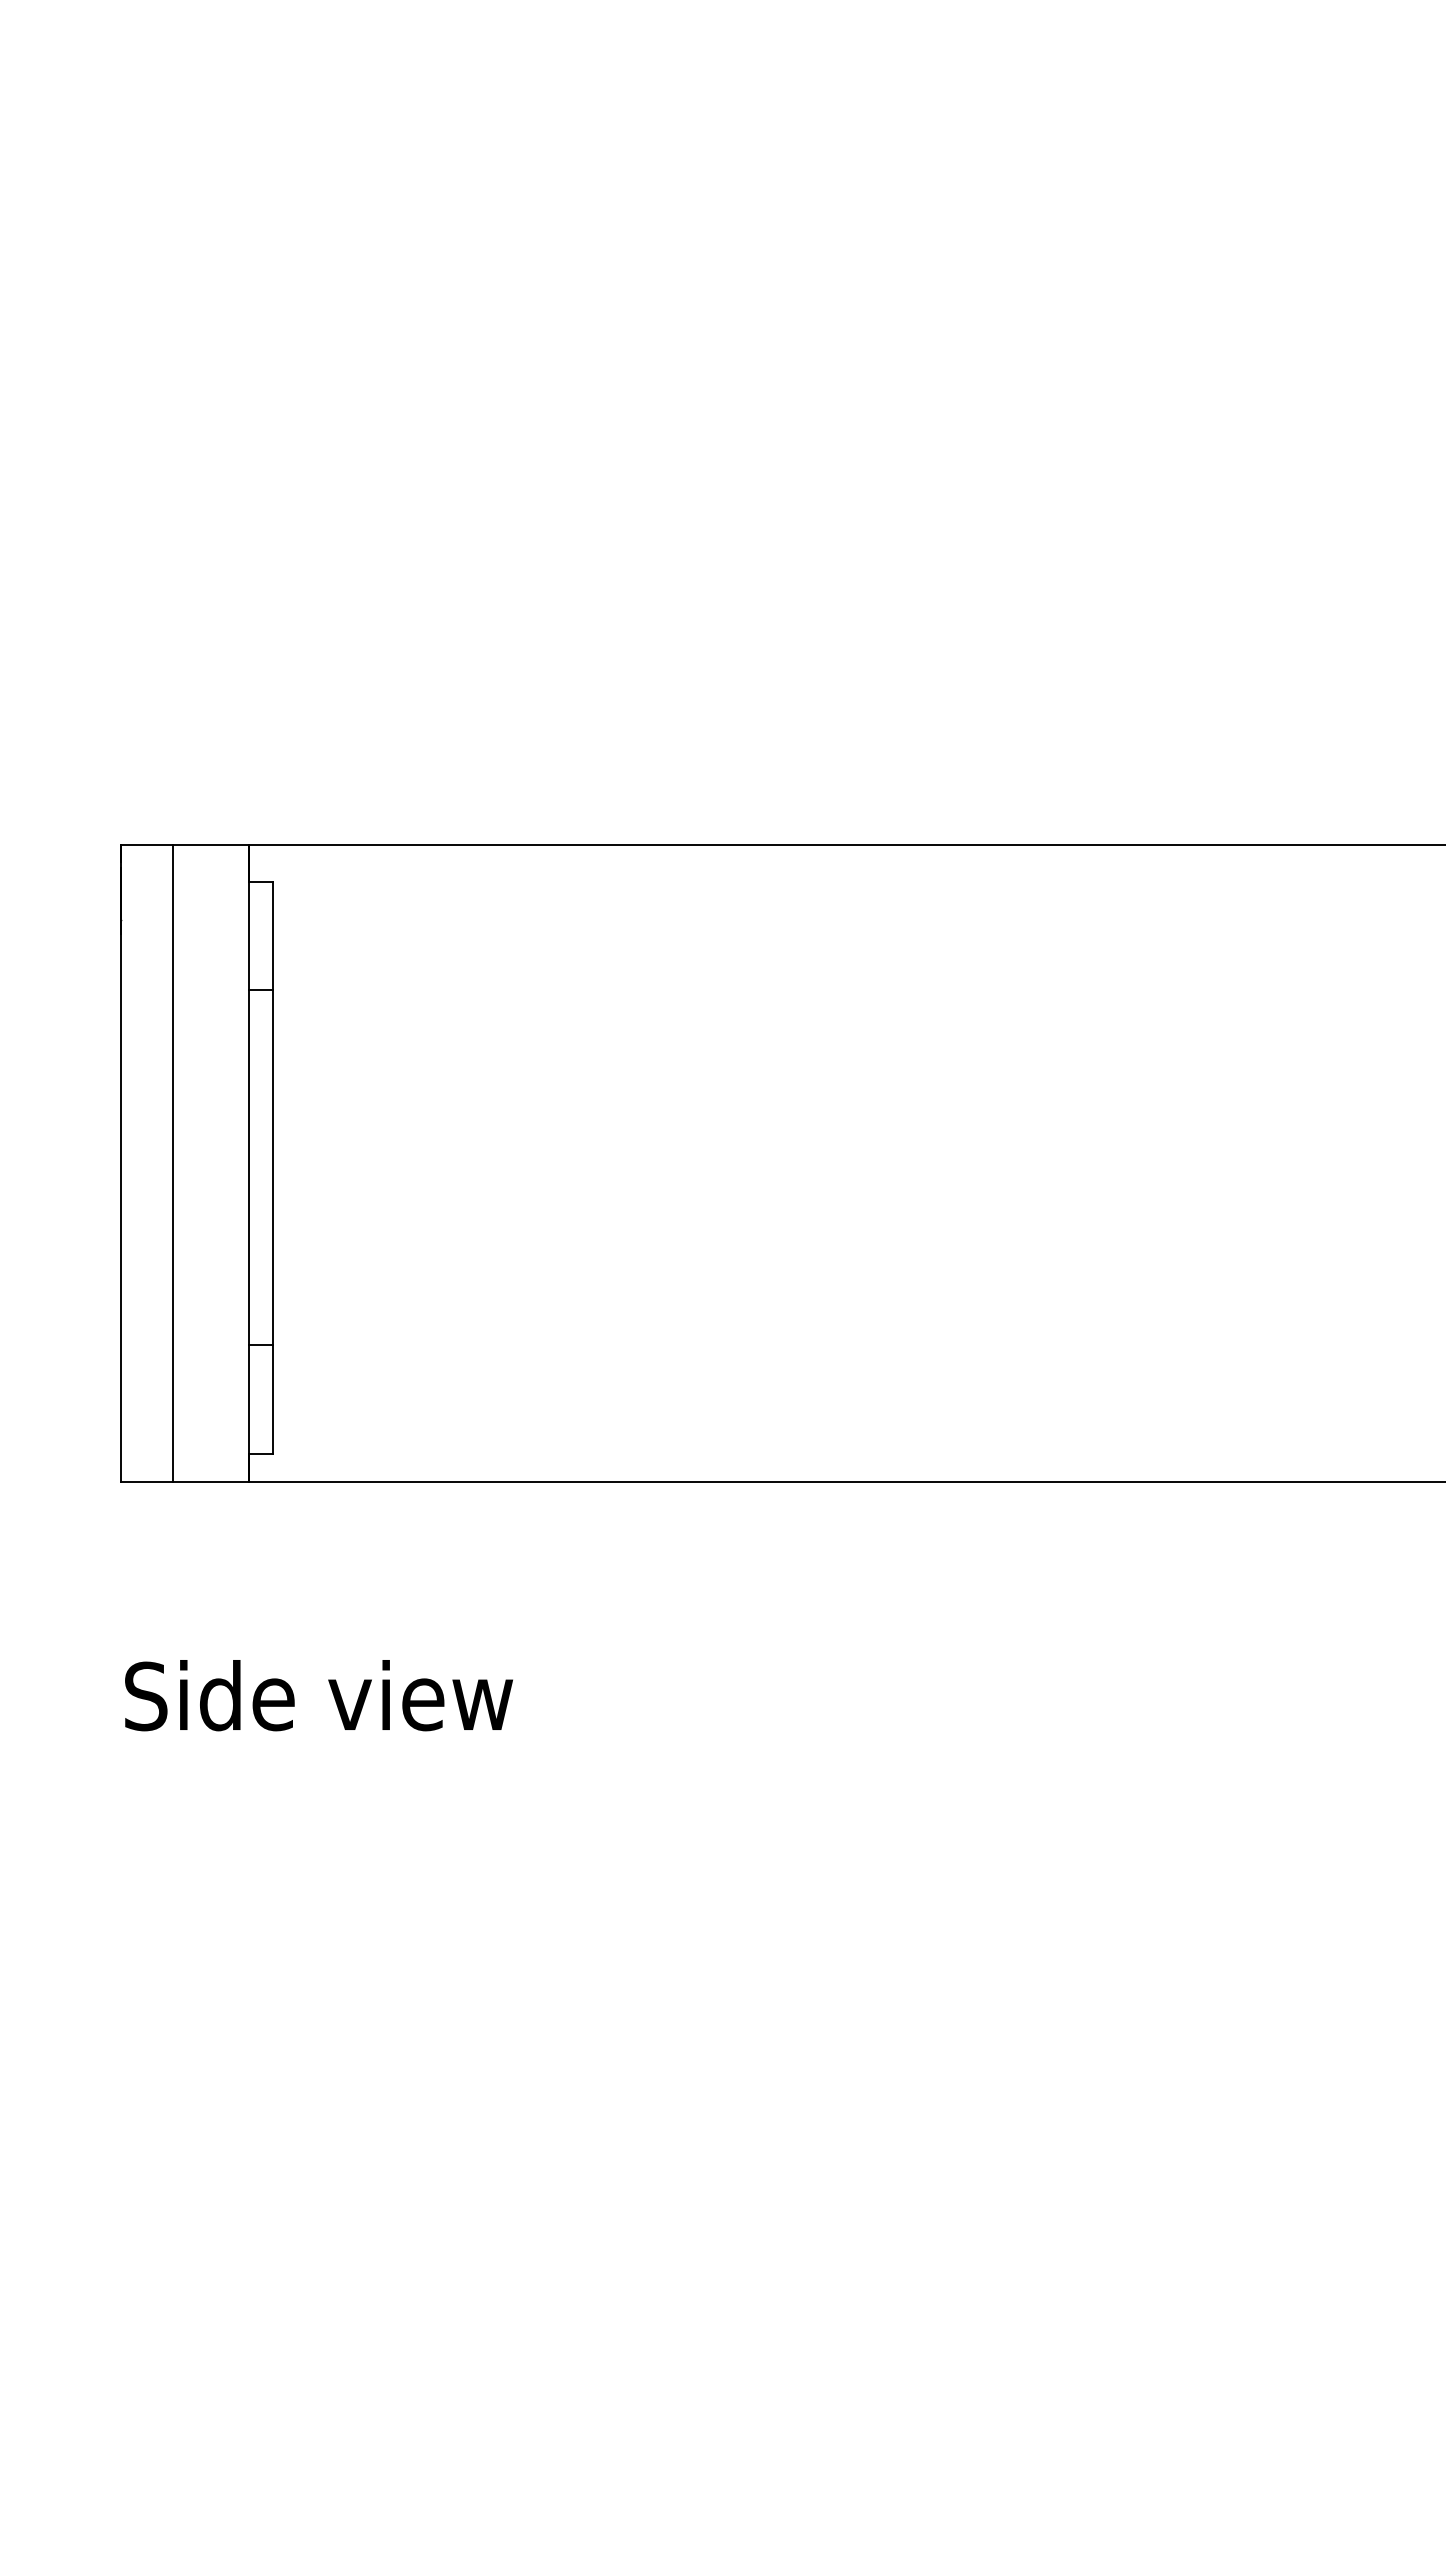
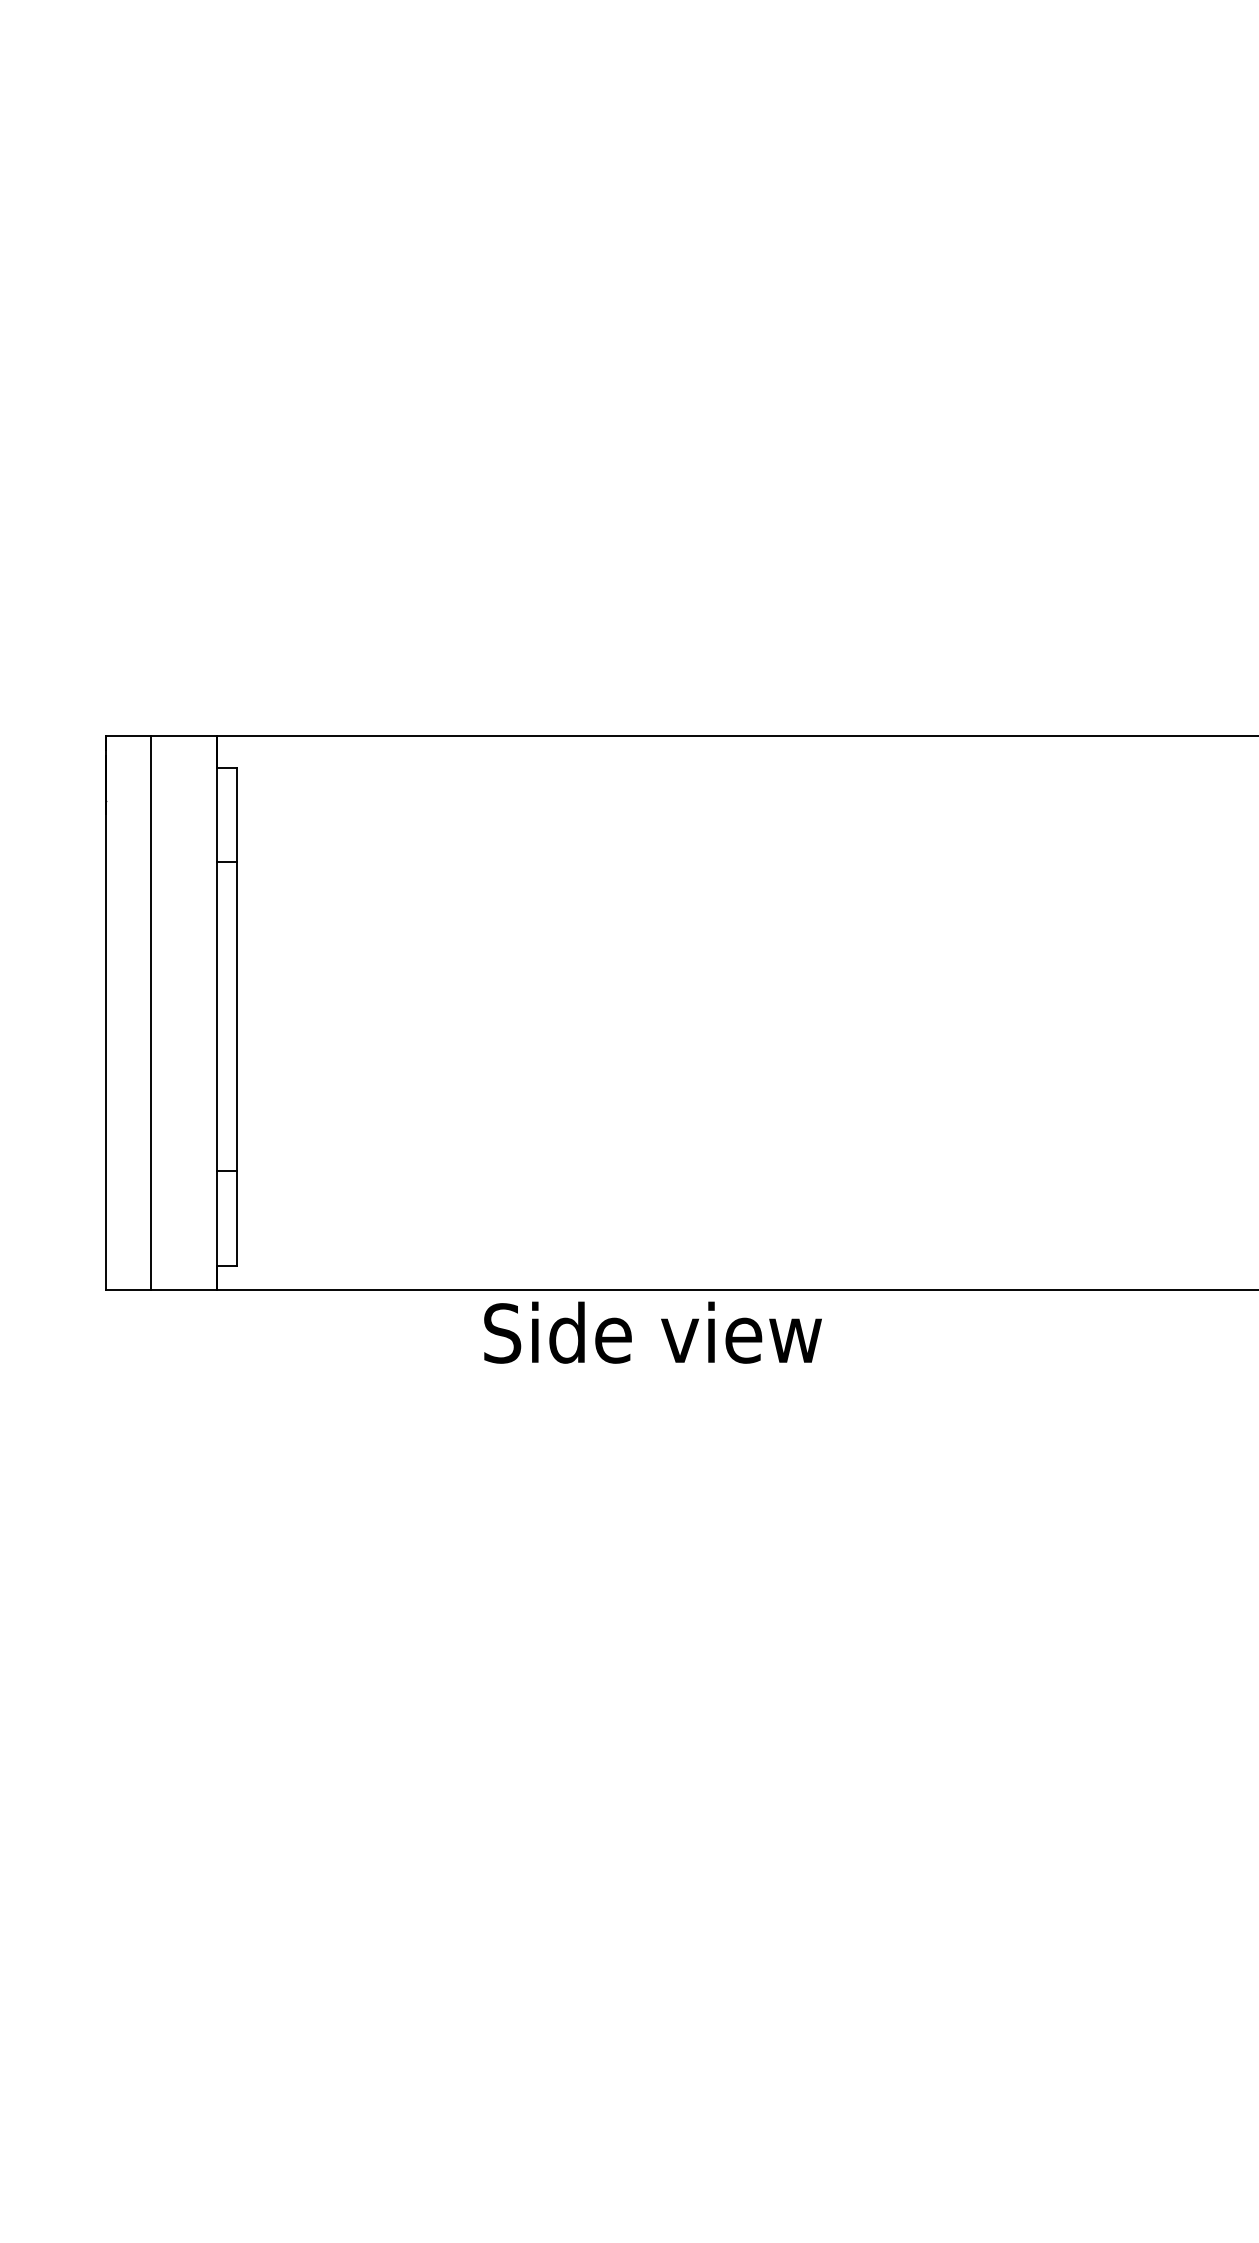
text: (318, 1695) -> (652, 1332), moved

